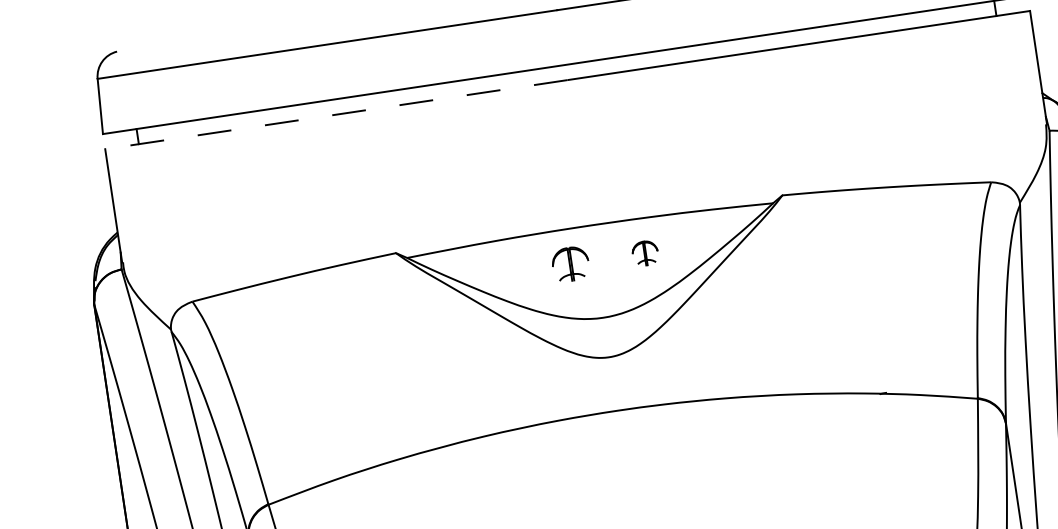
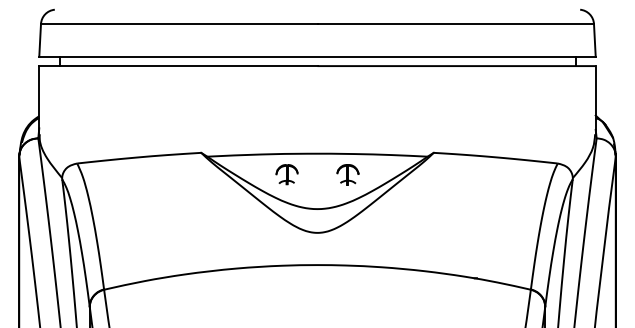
line: (335, 115) -> (177, 66), dashed -> solid
part: (644, 252) -> (347, 174), size x1.43
part: (569, 263) -> (286, 174), moved

